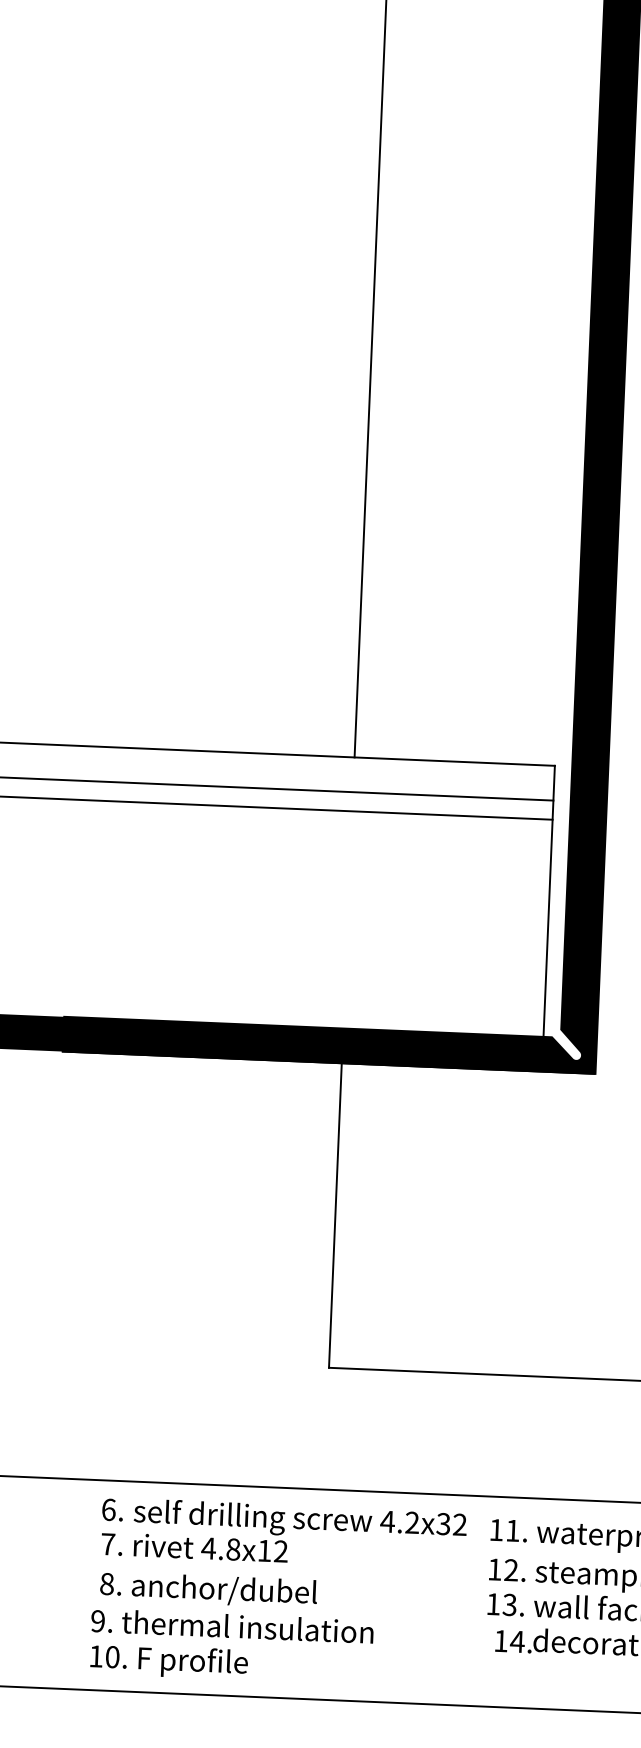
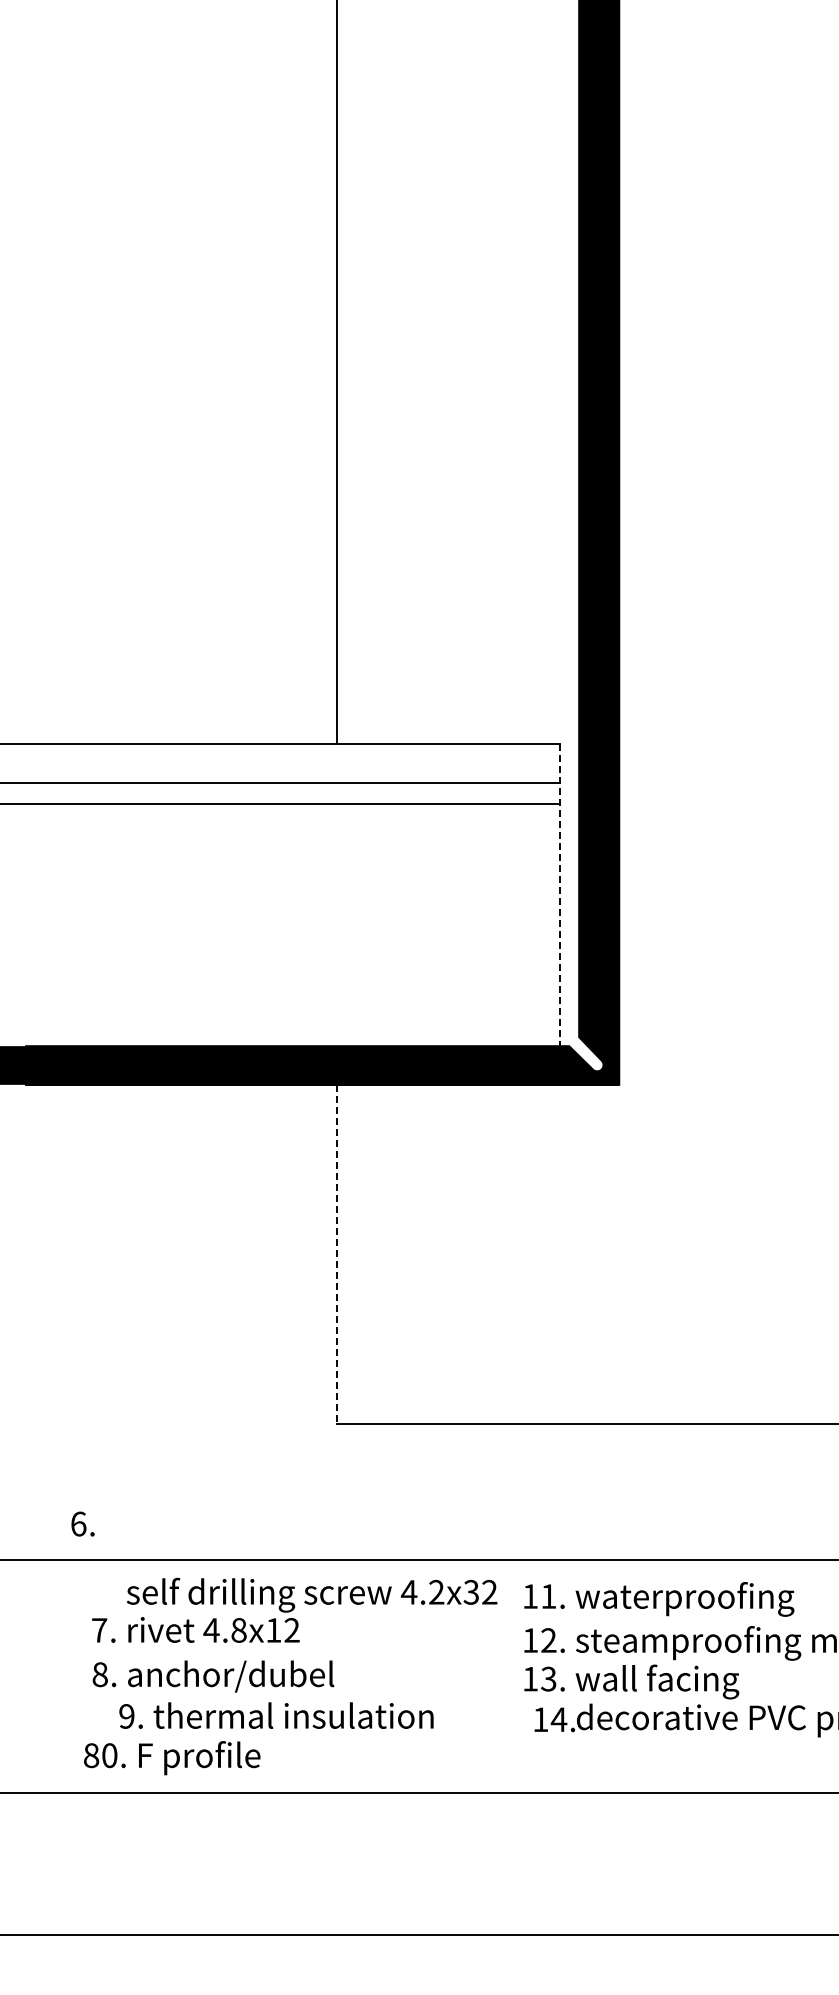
line: (548, 901) -> (559, 895), solid -> dashed
line: (335, 1215) -> (336, 1254), solid -> dashed
text: (112, 1509) -> (82, 1523), moved
text: (232, 1626) -> (276, 1715), moved
text: (96, 1656) -> (91, 1755), 10. -> 80.

